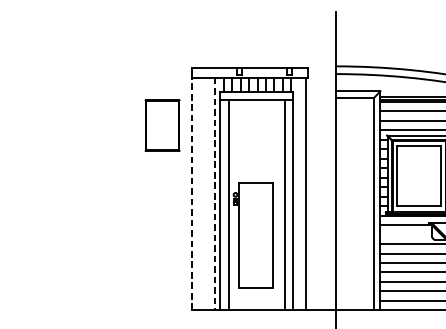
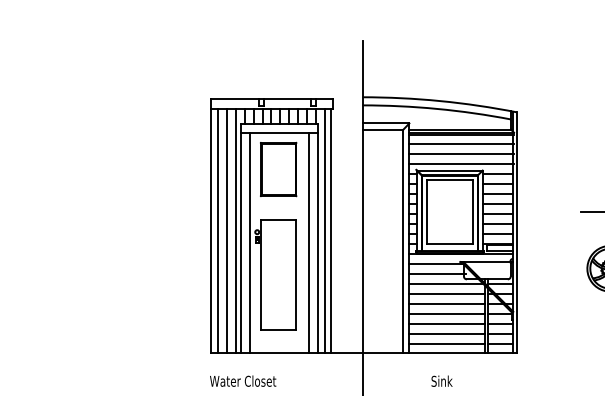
part: (162, 125) -> (278, 169), moved
line: (191, 193) -> (210, 230), dashed -> solid
line: (198, 194) -> (218, 231), added
line: (207, 194) -> (227, 231), added
line: (215, 194) -> (236, 231), dashed -> solid
line: (299, 194) -> (324, 231), added
line: (407, 234) -> (437, 273), added

